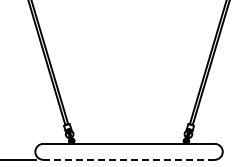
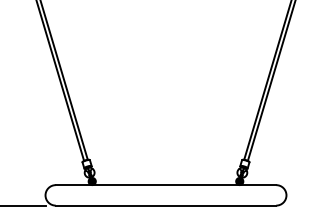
line: (129, 159) -> (166, 205), dashed -> solid

